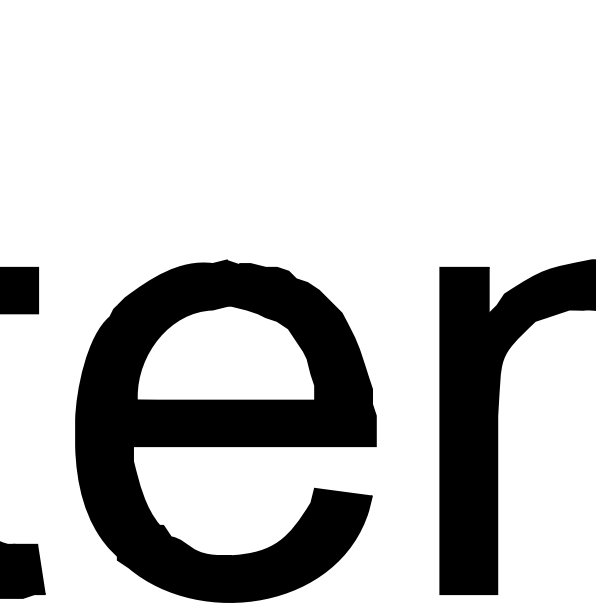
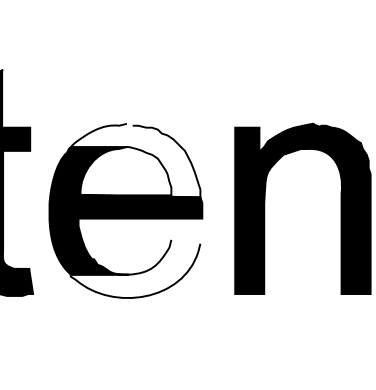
fill: (244, 332) -> (135, 160), removed
fill: (244, 544) -> (135, 268), removed

